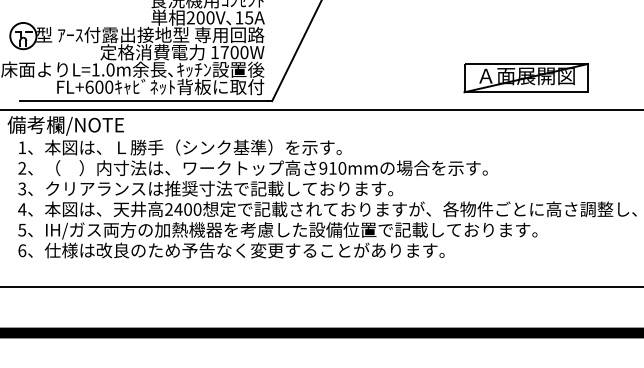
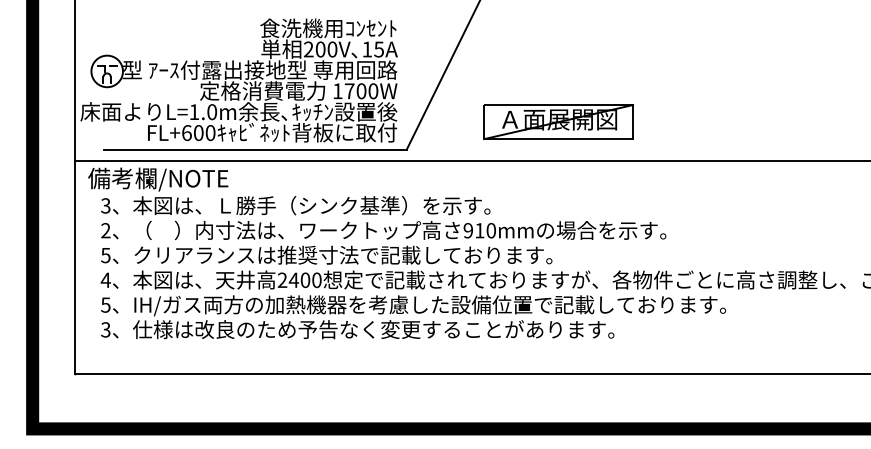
part: (526, 77) -> (558, 121), moved
text: (21, 147) -> (105, 205), 1 -> 3
text: (21, 188) -> (105, 254), 3 -> 5
text: (21, 250) -> (105, 329), 6 -> 3

